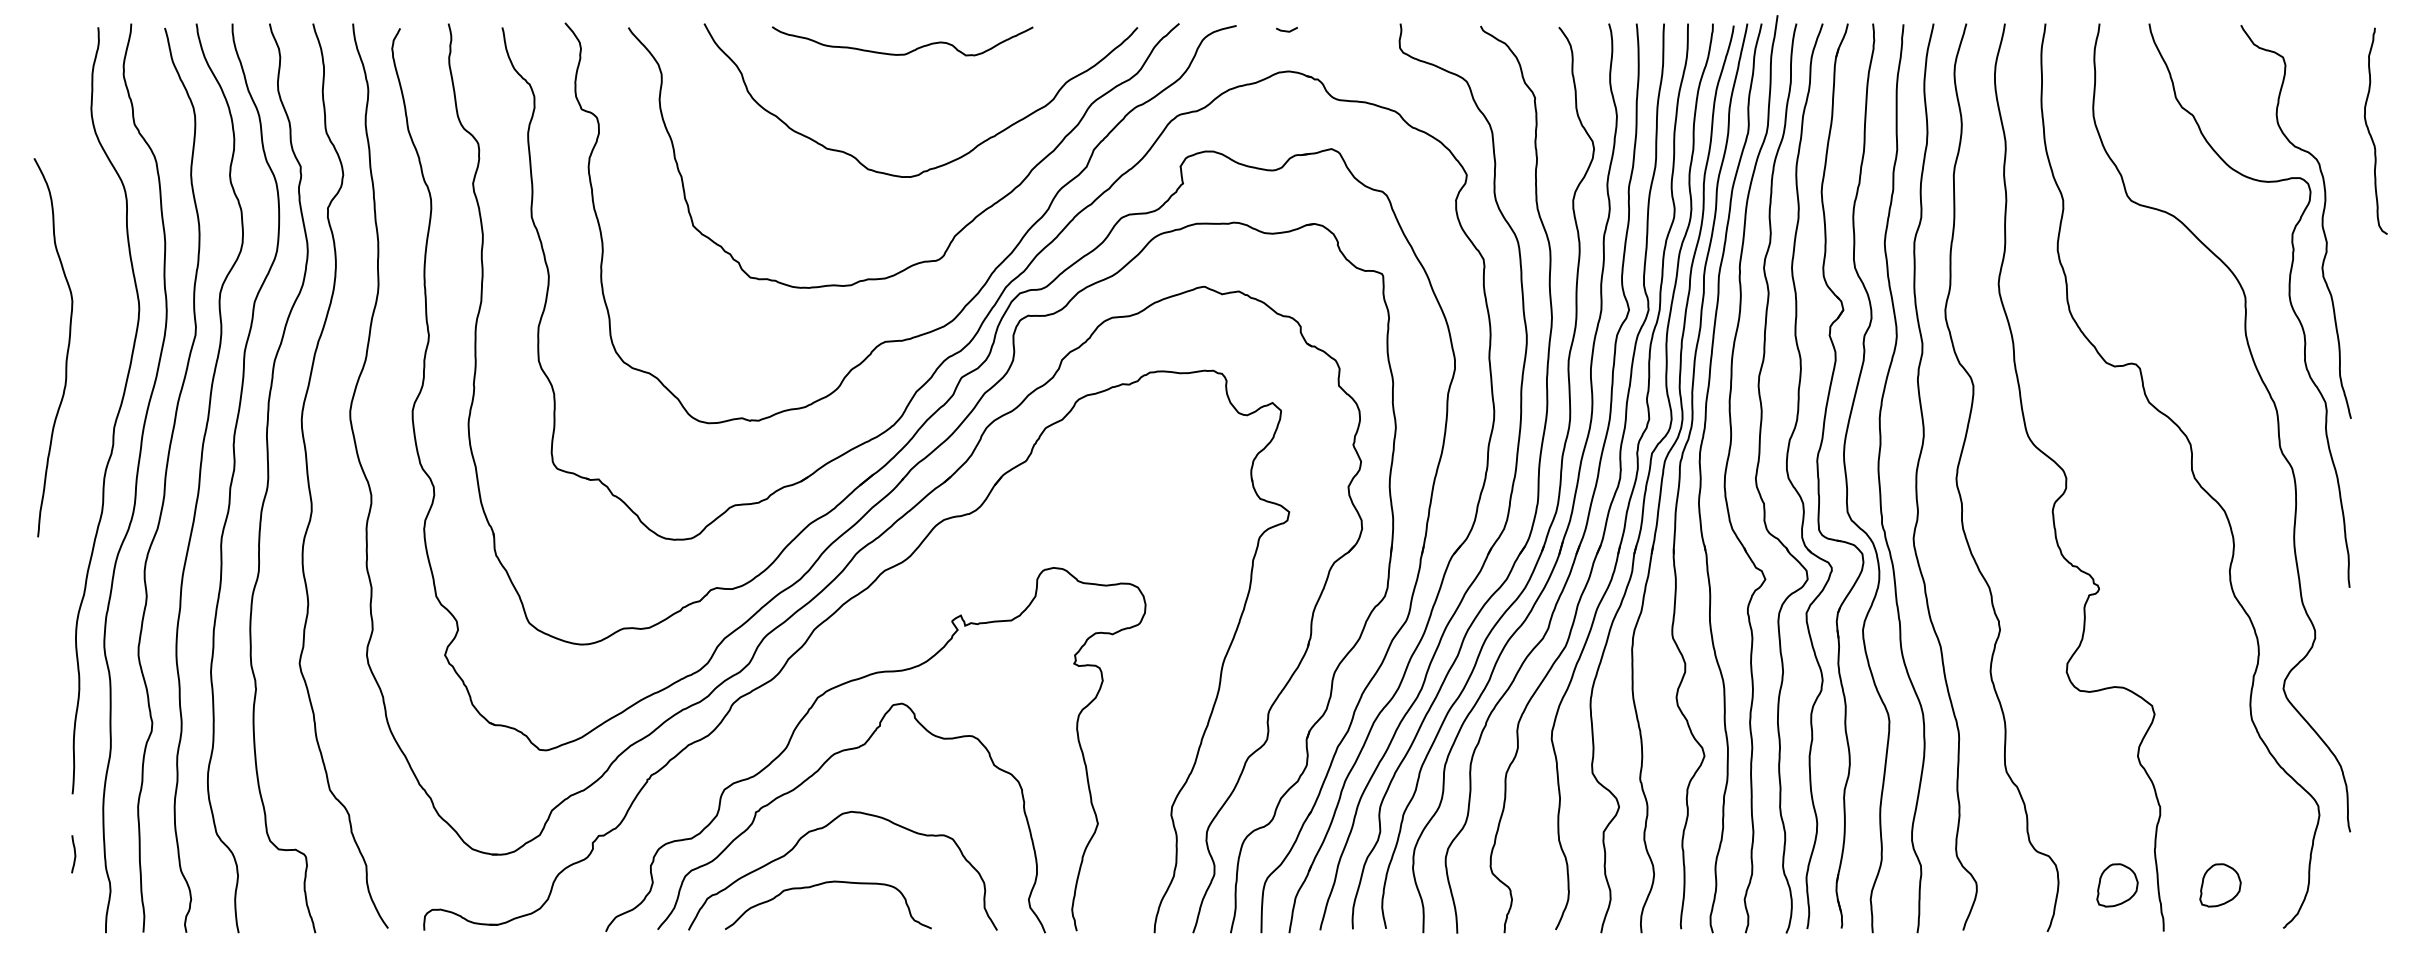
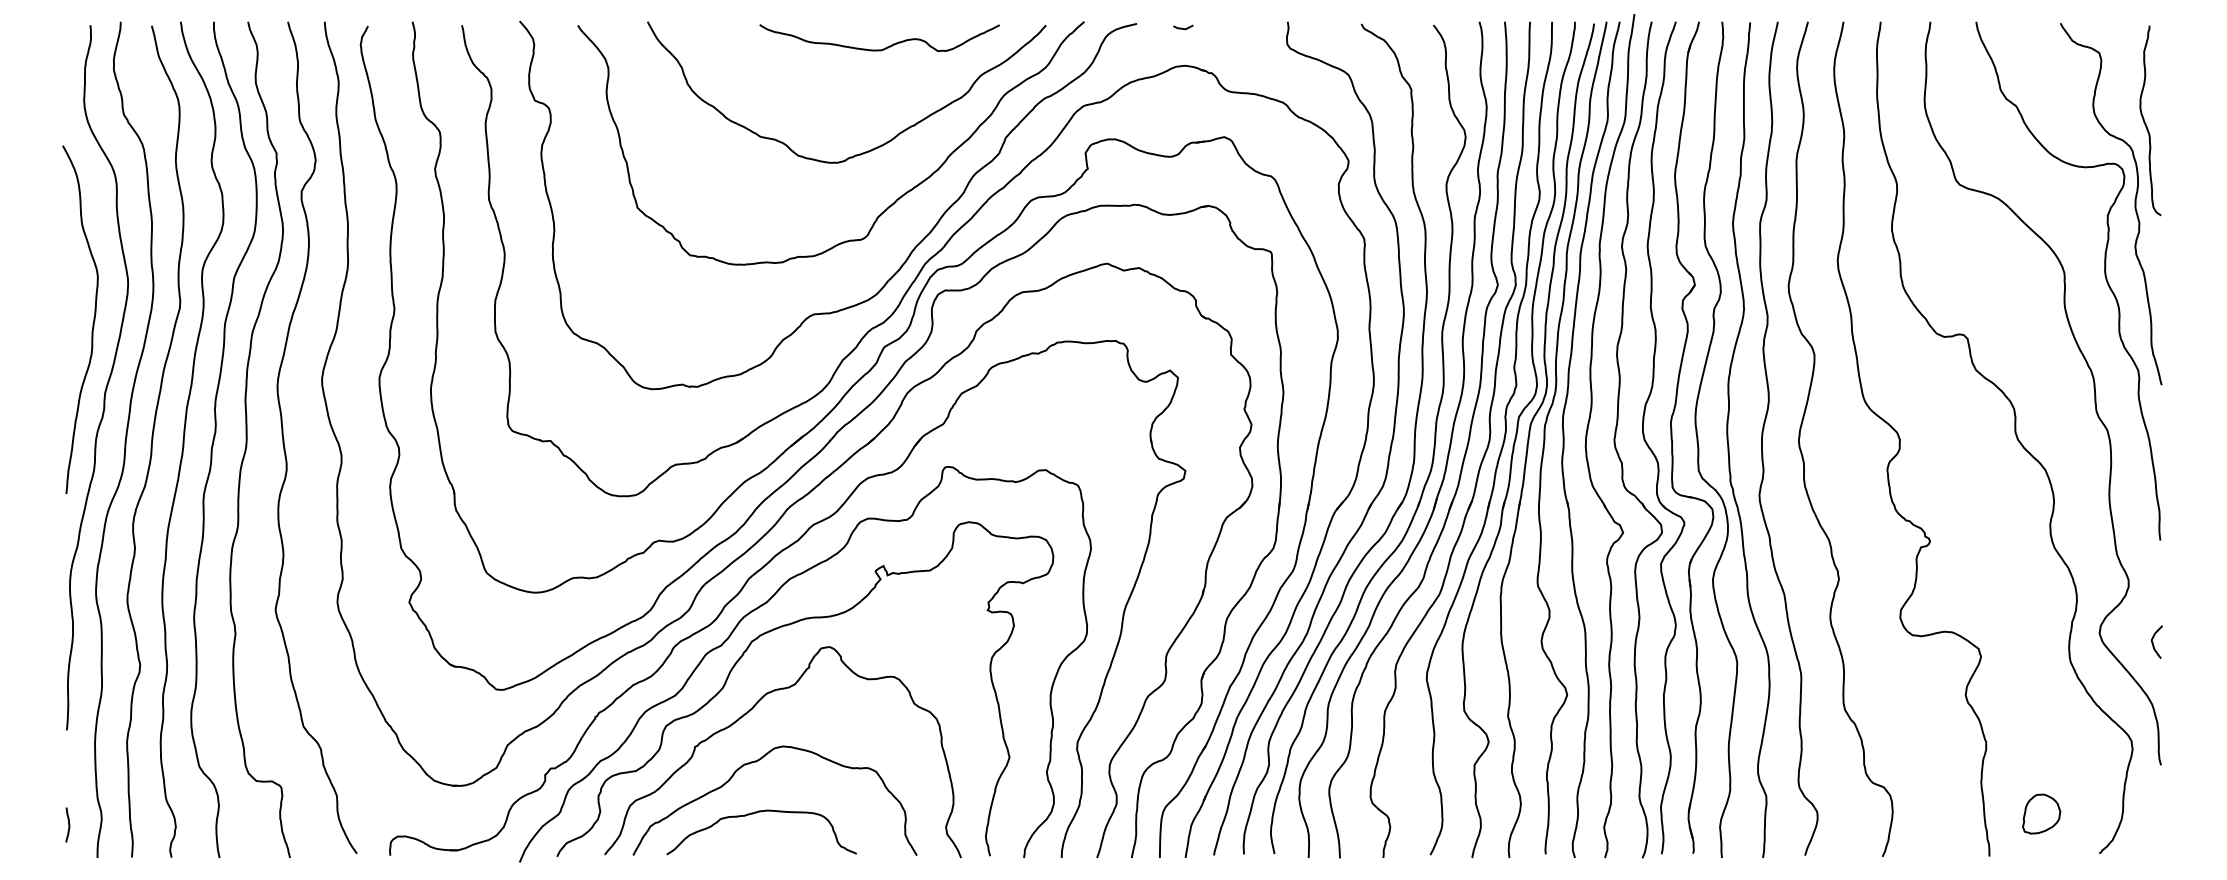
curve: (902, 53) -> (879, 49), moved
curve: (2370, 132) -> (2145, 121), moved
curve: (66, 352) -> (92, 324), moved
curve: (832, 657) -> (765, 604), added
curve: (2342, 699) -> (2153, 643), added
curve: (74, 854) -> (68, 825), moved
part: (2117, 885) -> (1946, 814), removed

